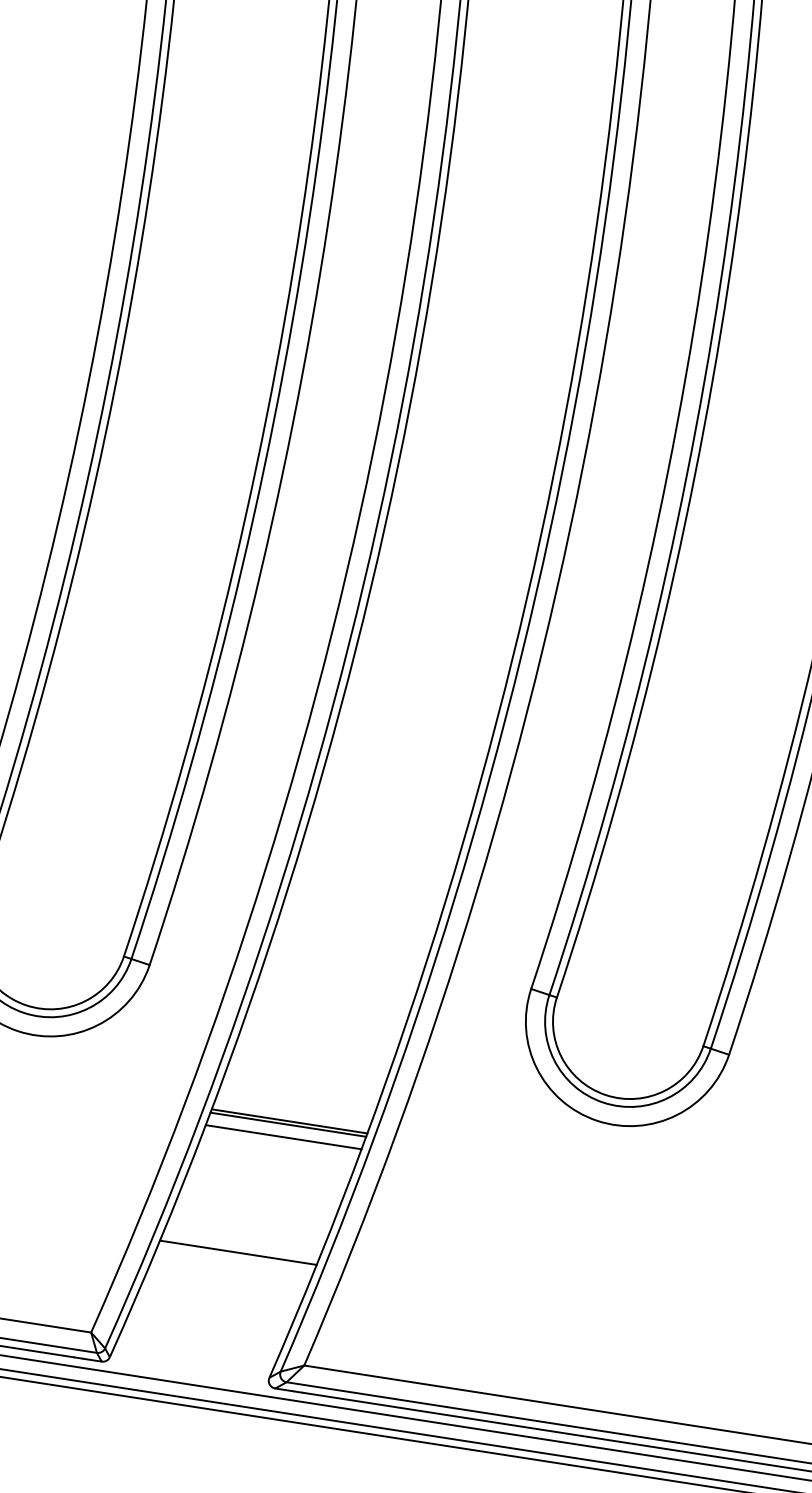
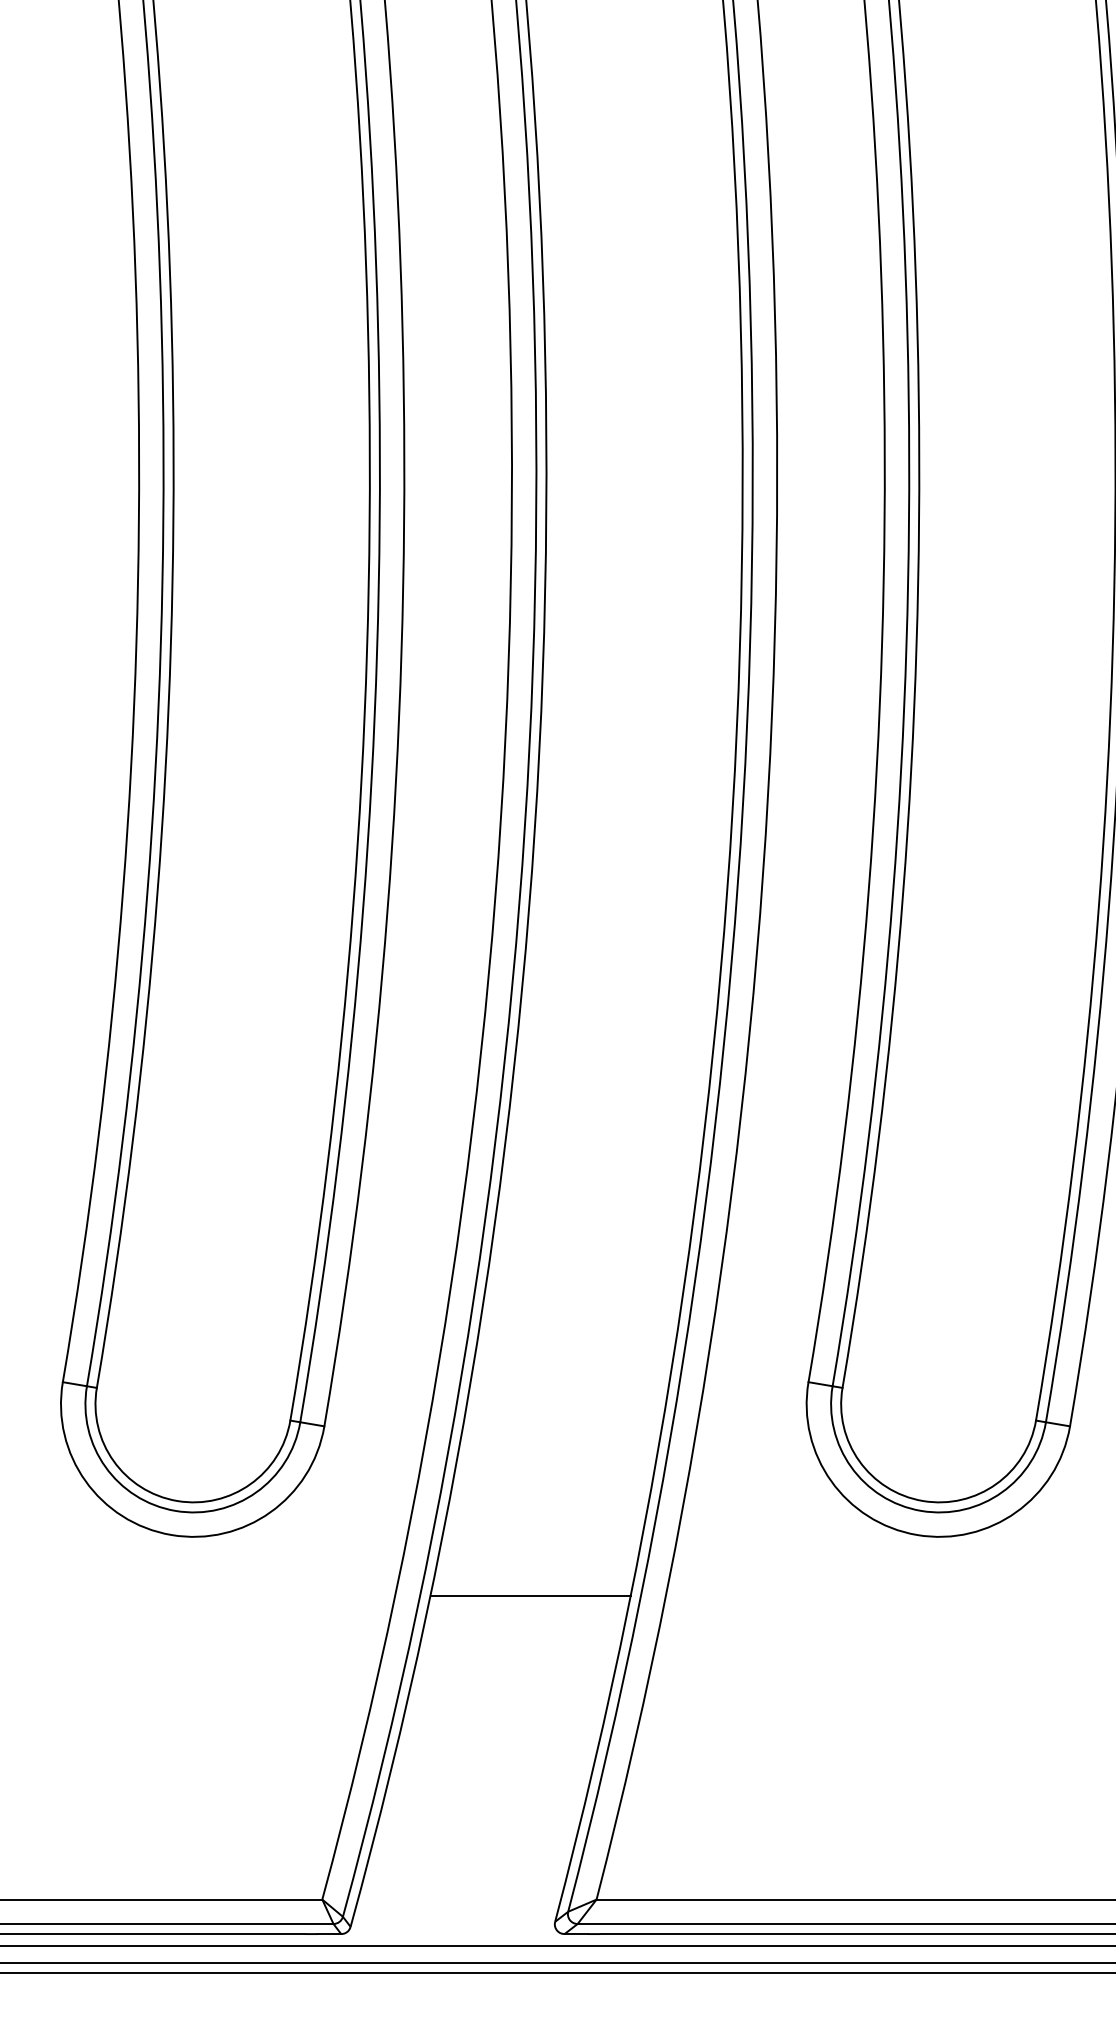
line: (288, 1125) -> (529, 1600), removed
line: (283, 1137) -> (526, 1616), removed
line: (238, 1252) -> (491, 1770), removed

